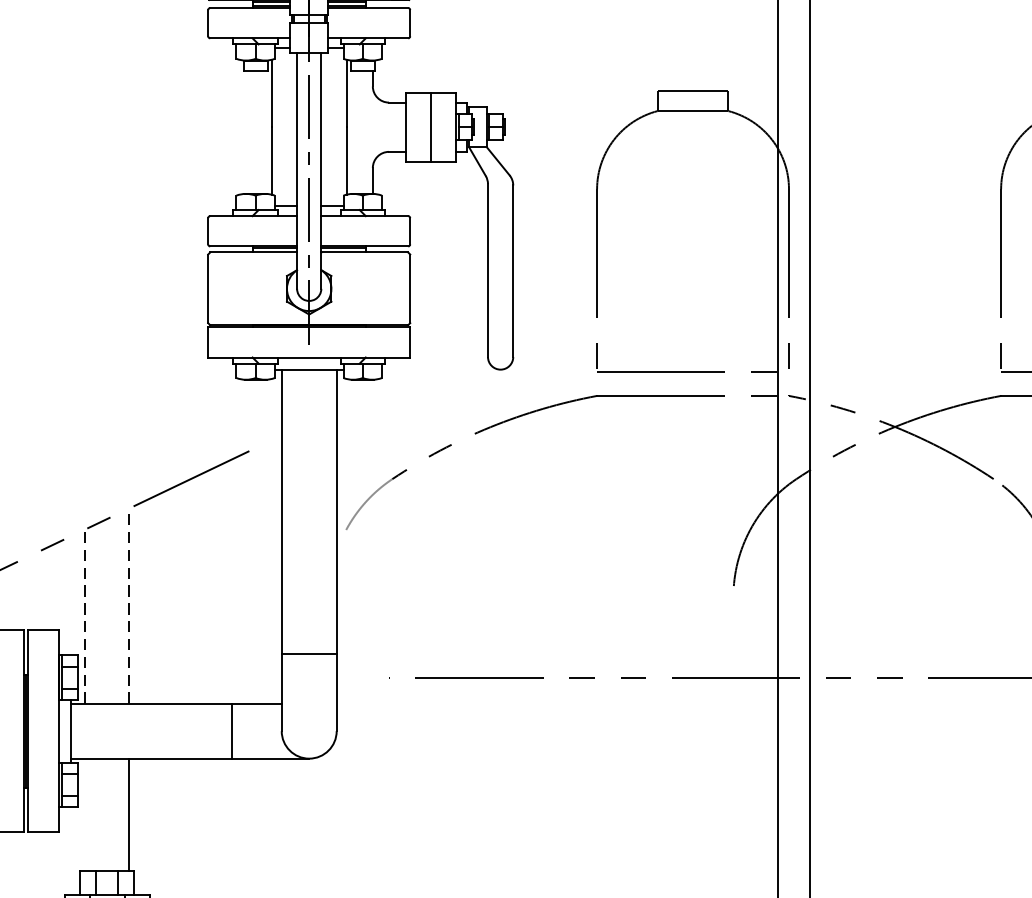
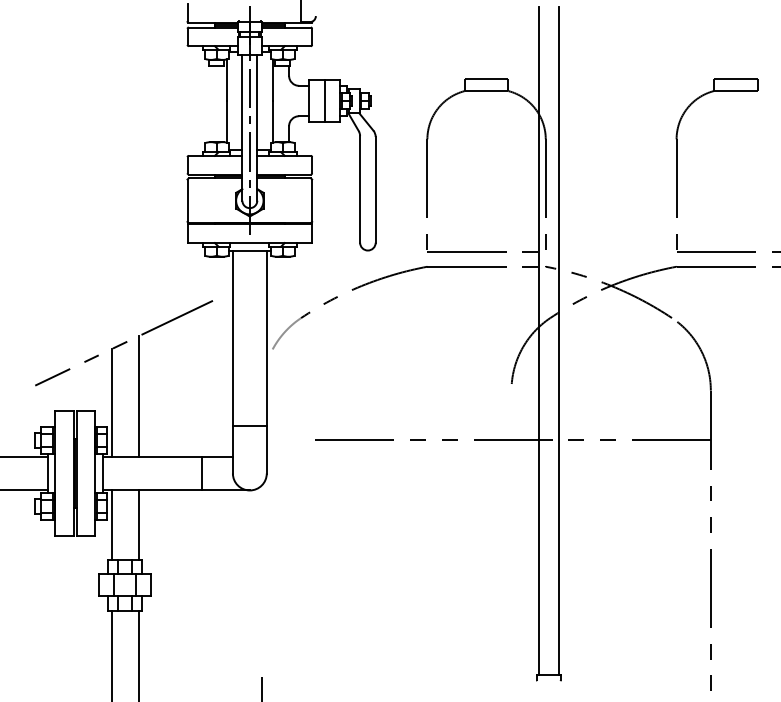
line: (128, 604) -> (138, 395), dashed -> solid
line: (84, 616) -> (111, 402), dashed -> solid
line: (84, 813) -> (111, 524), added

